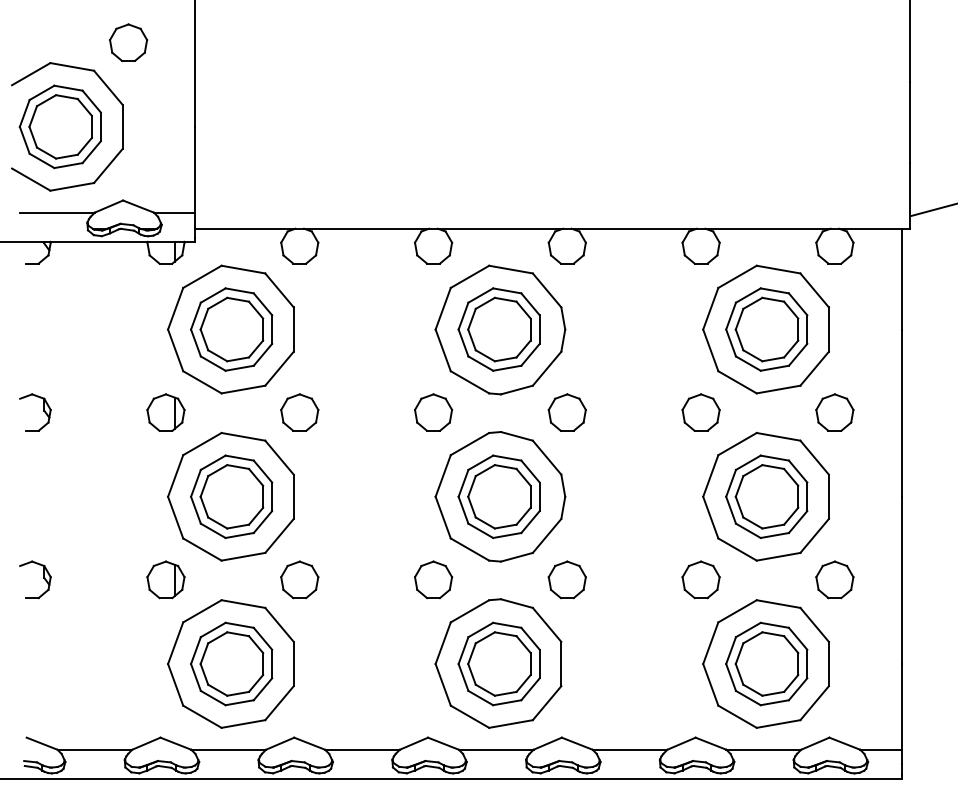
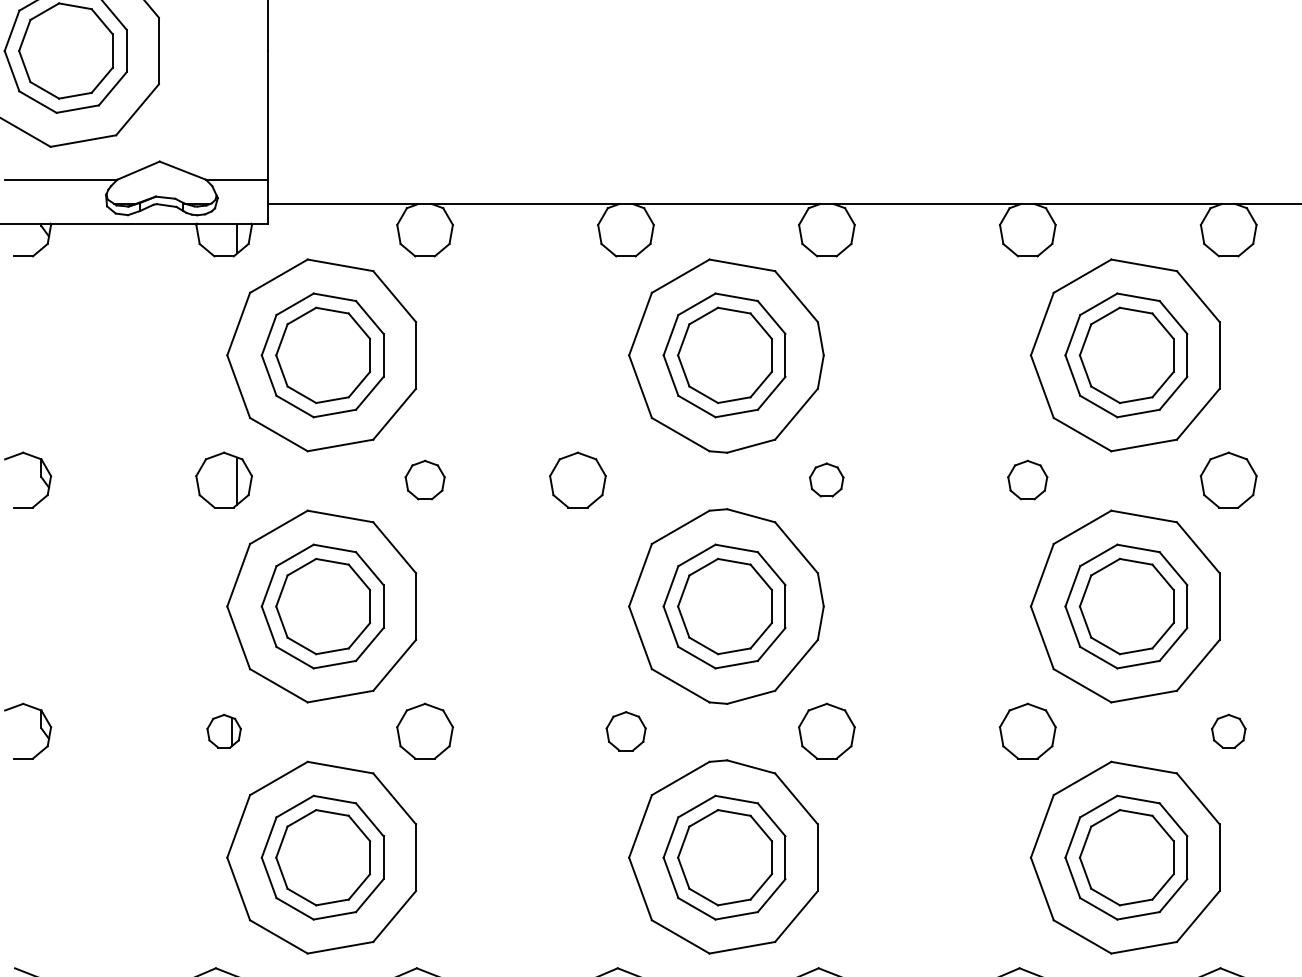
part: (299, 412) -> (424, 479), size x0.7
part: (433, 412) -> (577, 479), moved
part: (566, 412) -> (825, 479), size x0.6
part: (700, 412) -> (1026, 479), size x0.7
part: (165, 579) -> (223, 730), size x0.6
part: (433, 579) -> (625, 730), size x0.7
part: (834, 579) -> (1228, 730), size x0.6

